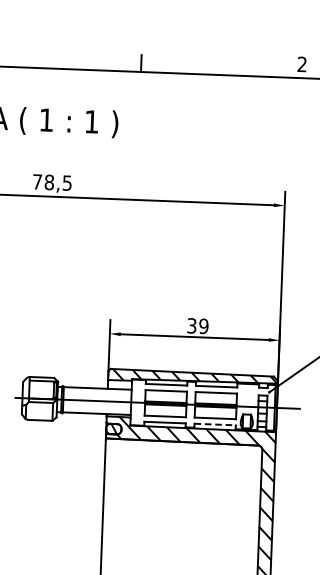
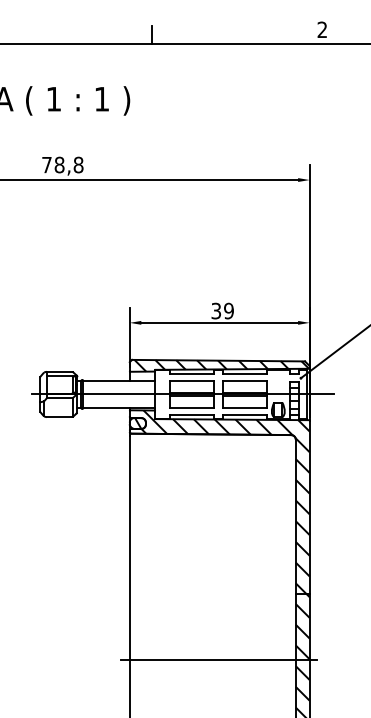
text: (67, 182) -> (78, 164), 78,5 -> 78,8
line: (214, 424) -> (244, 414), dashed -> solid

